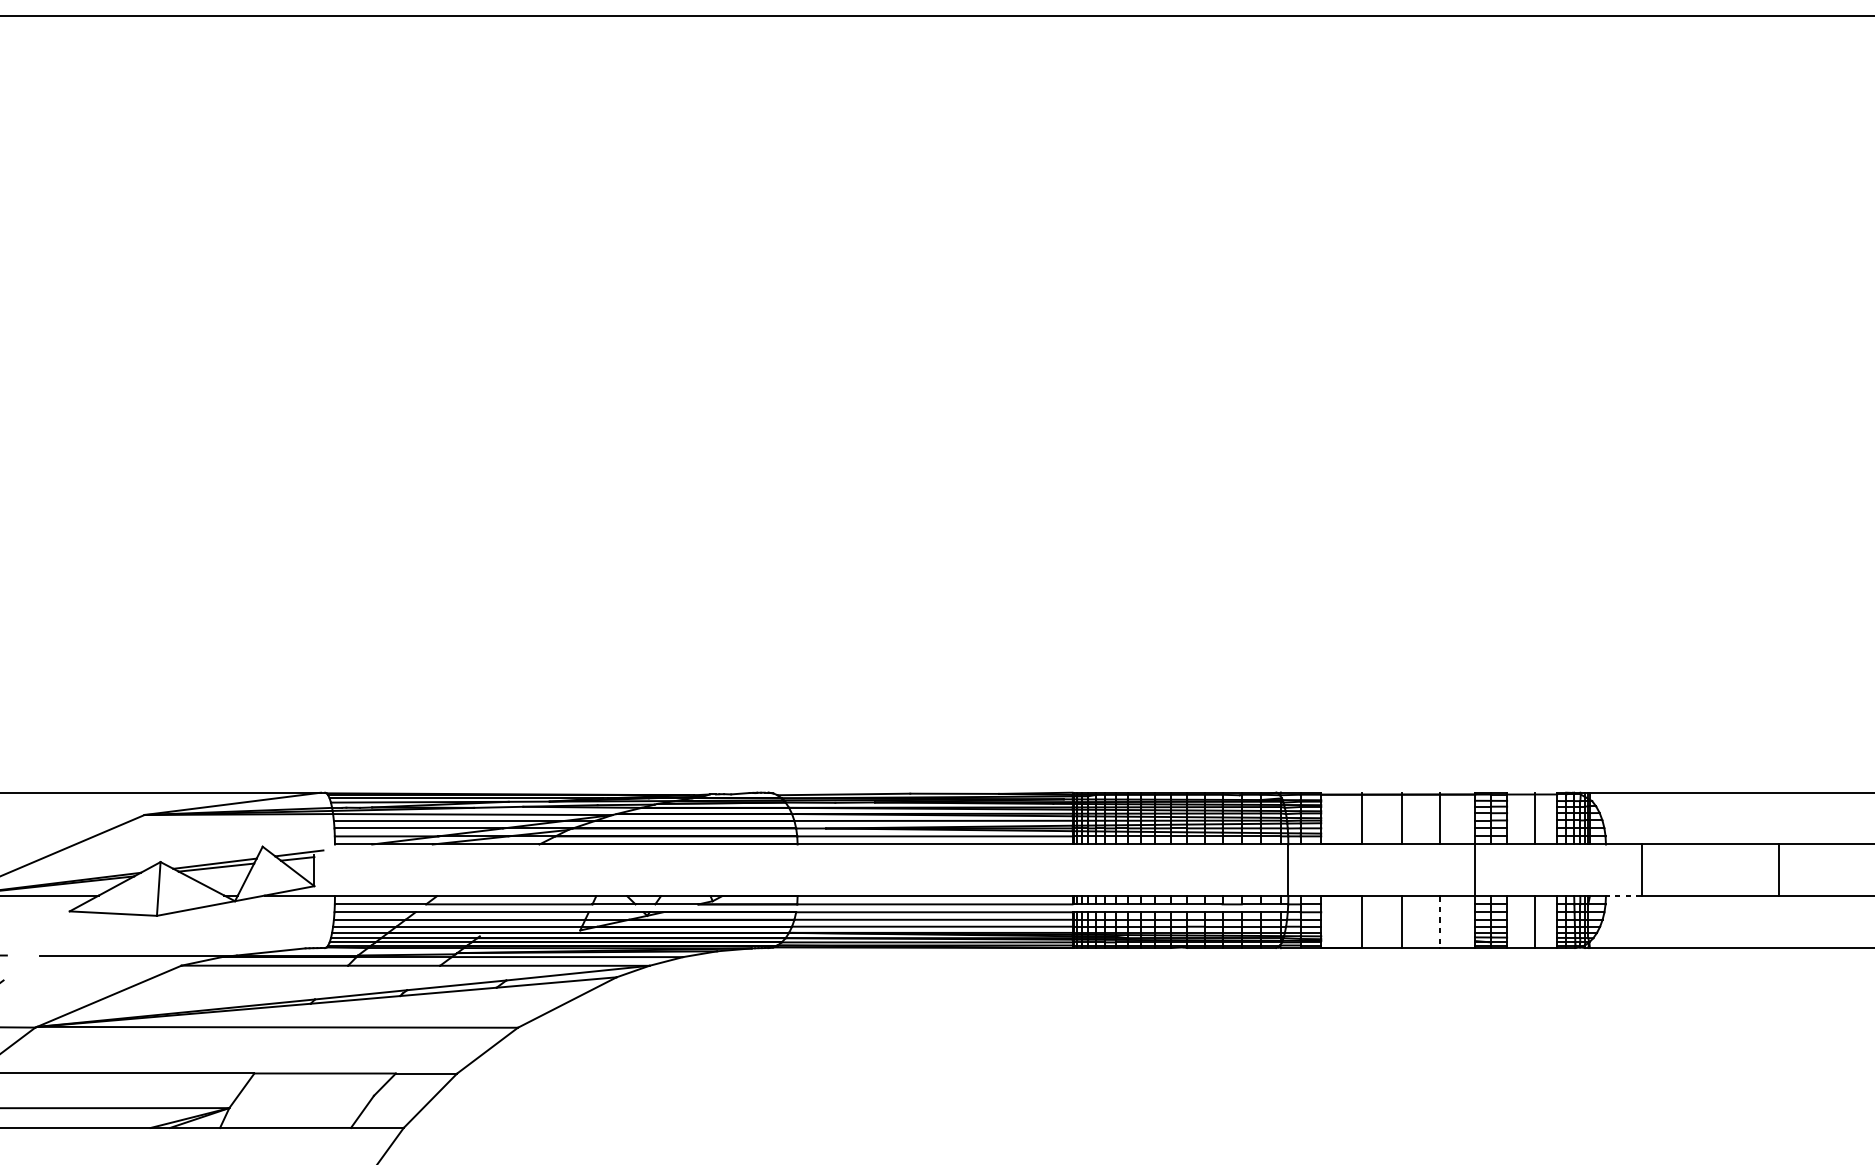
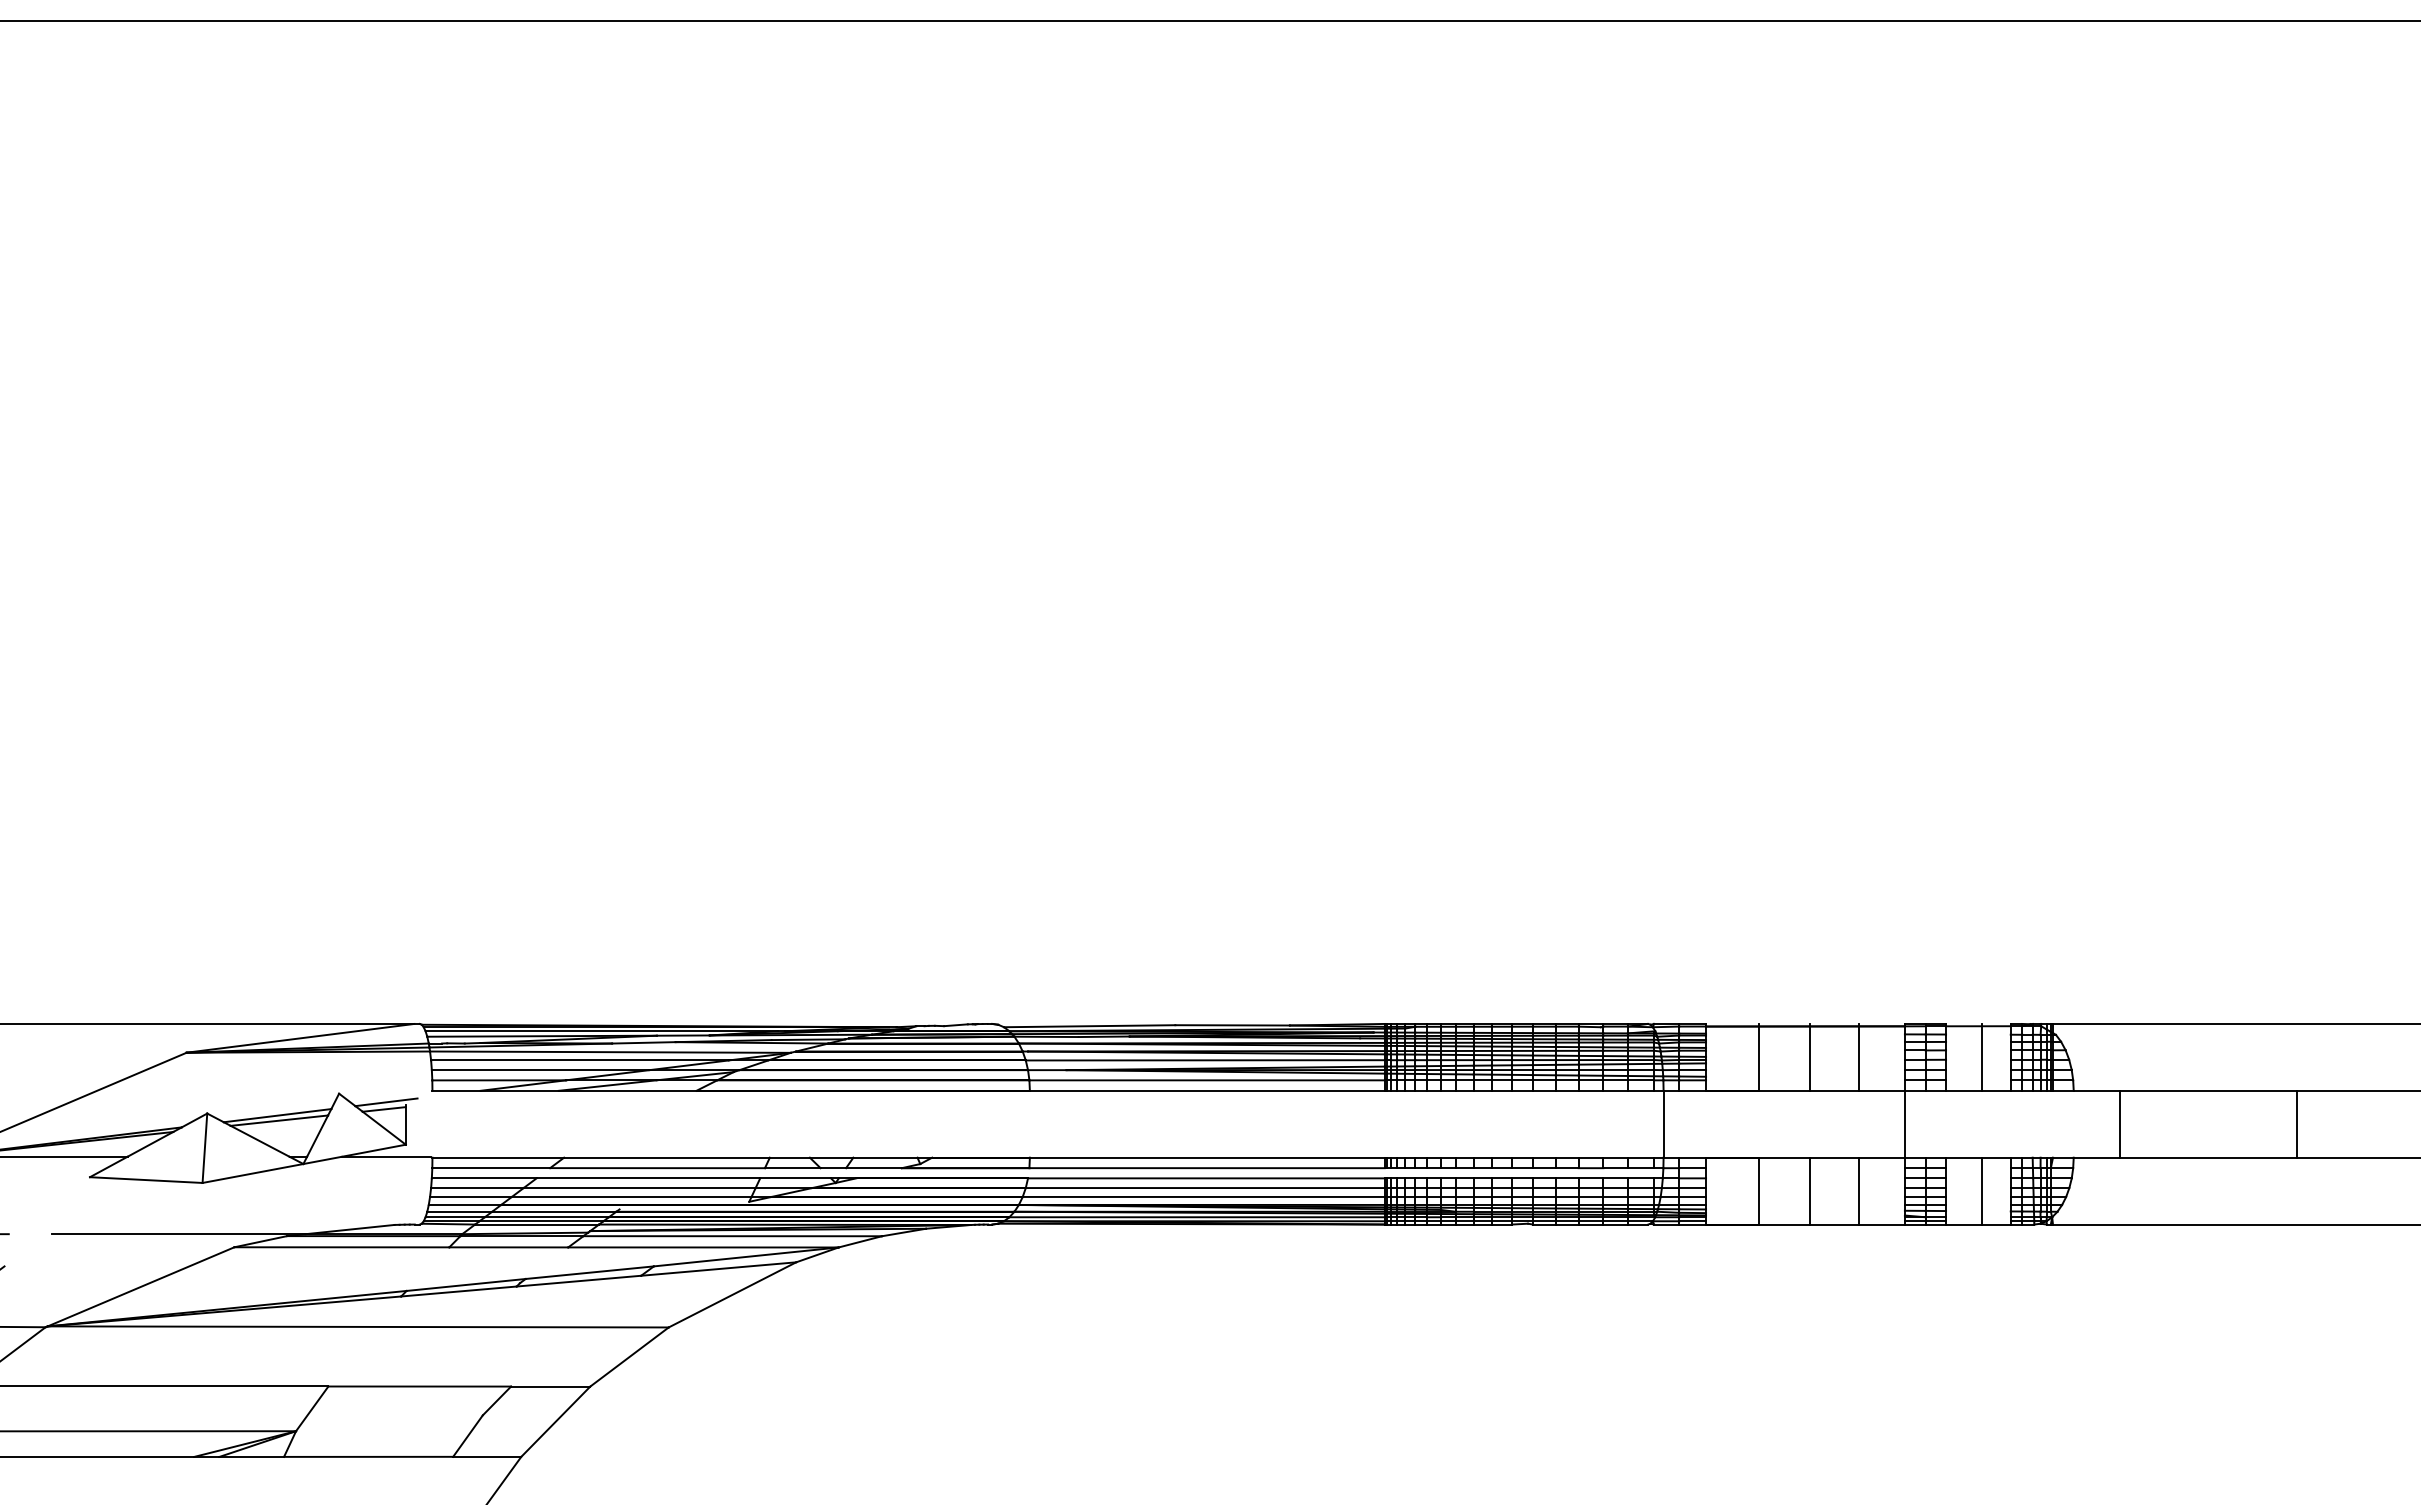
line: (1623, 896) -> (2096, 1157), dashed -> solid
line: (1440, 922) -> (1859, 1191), dashed -> solid

